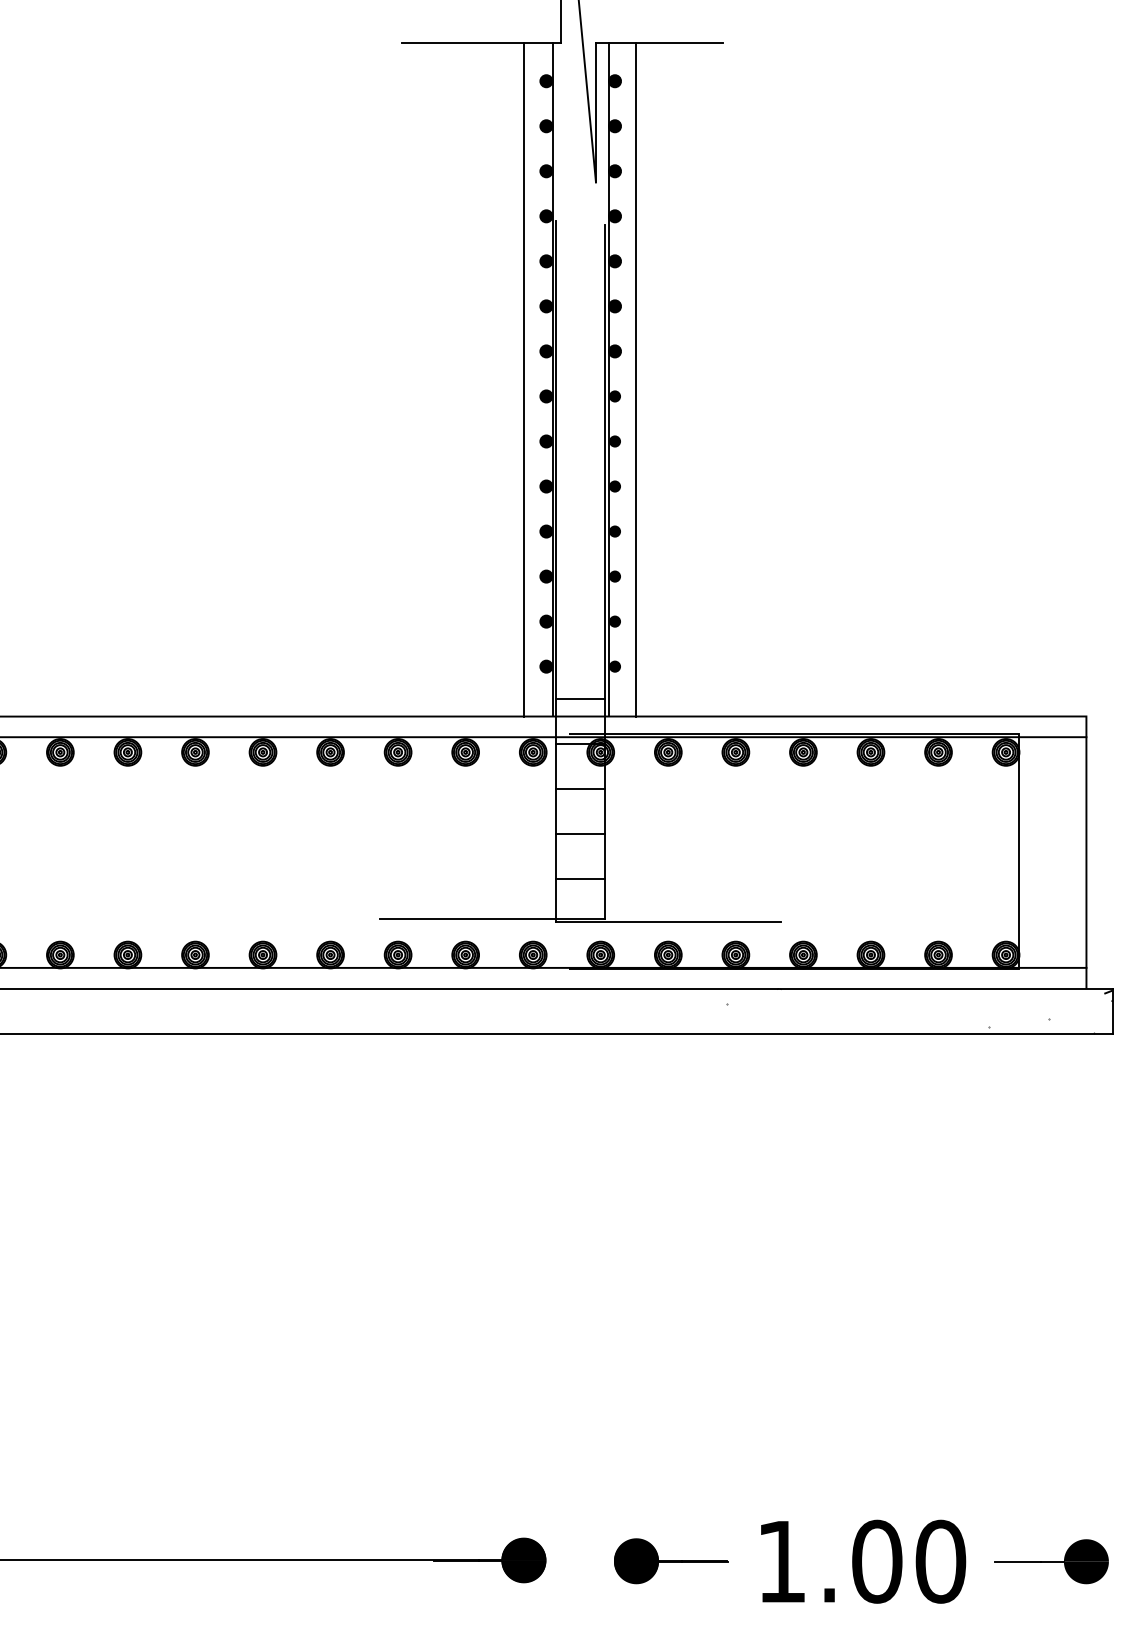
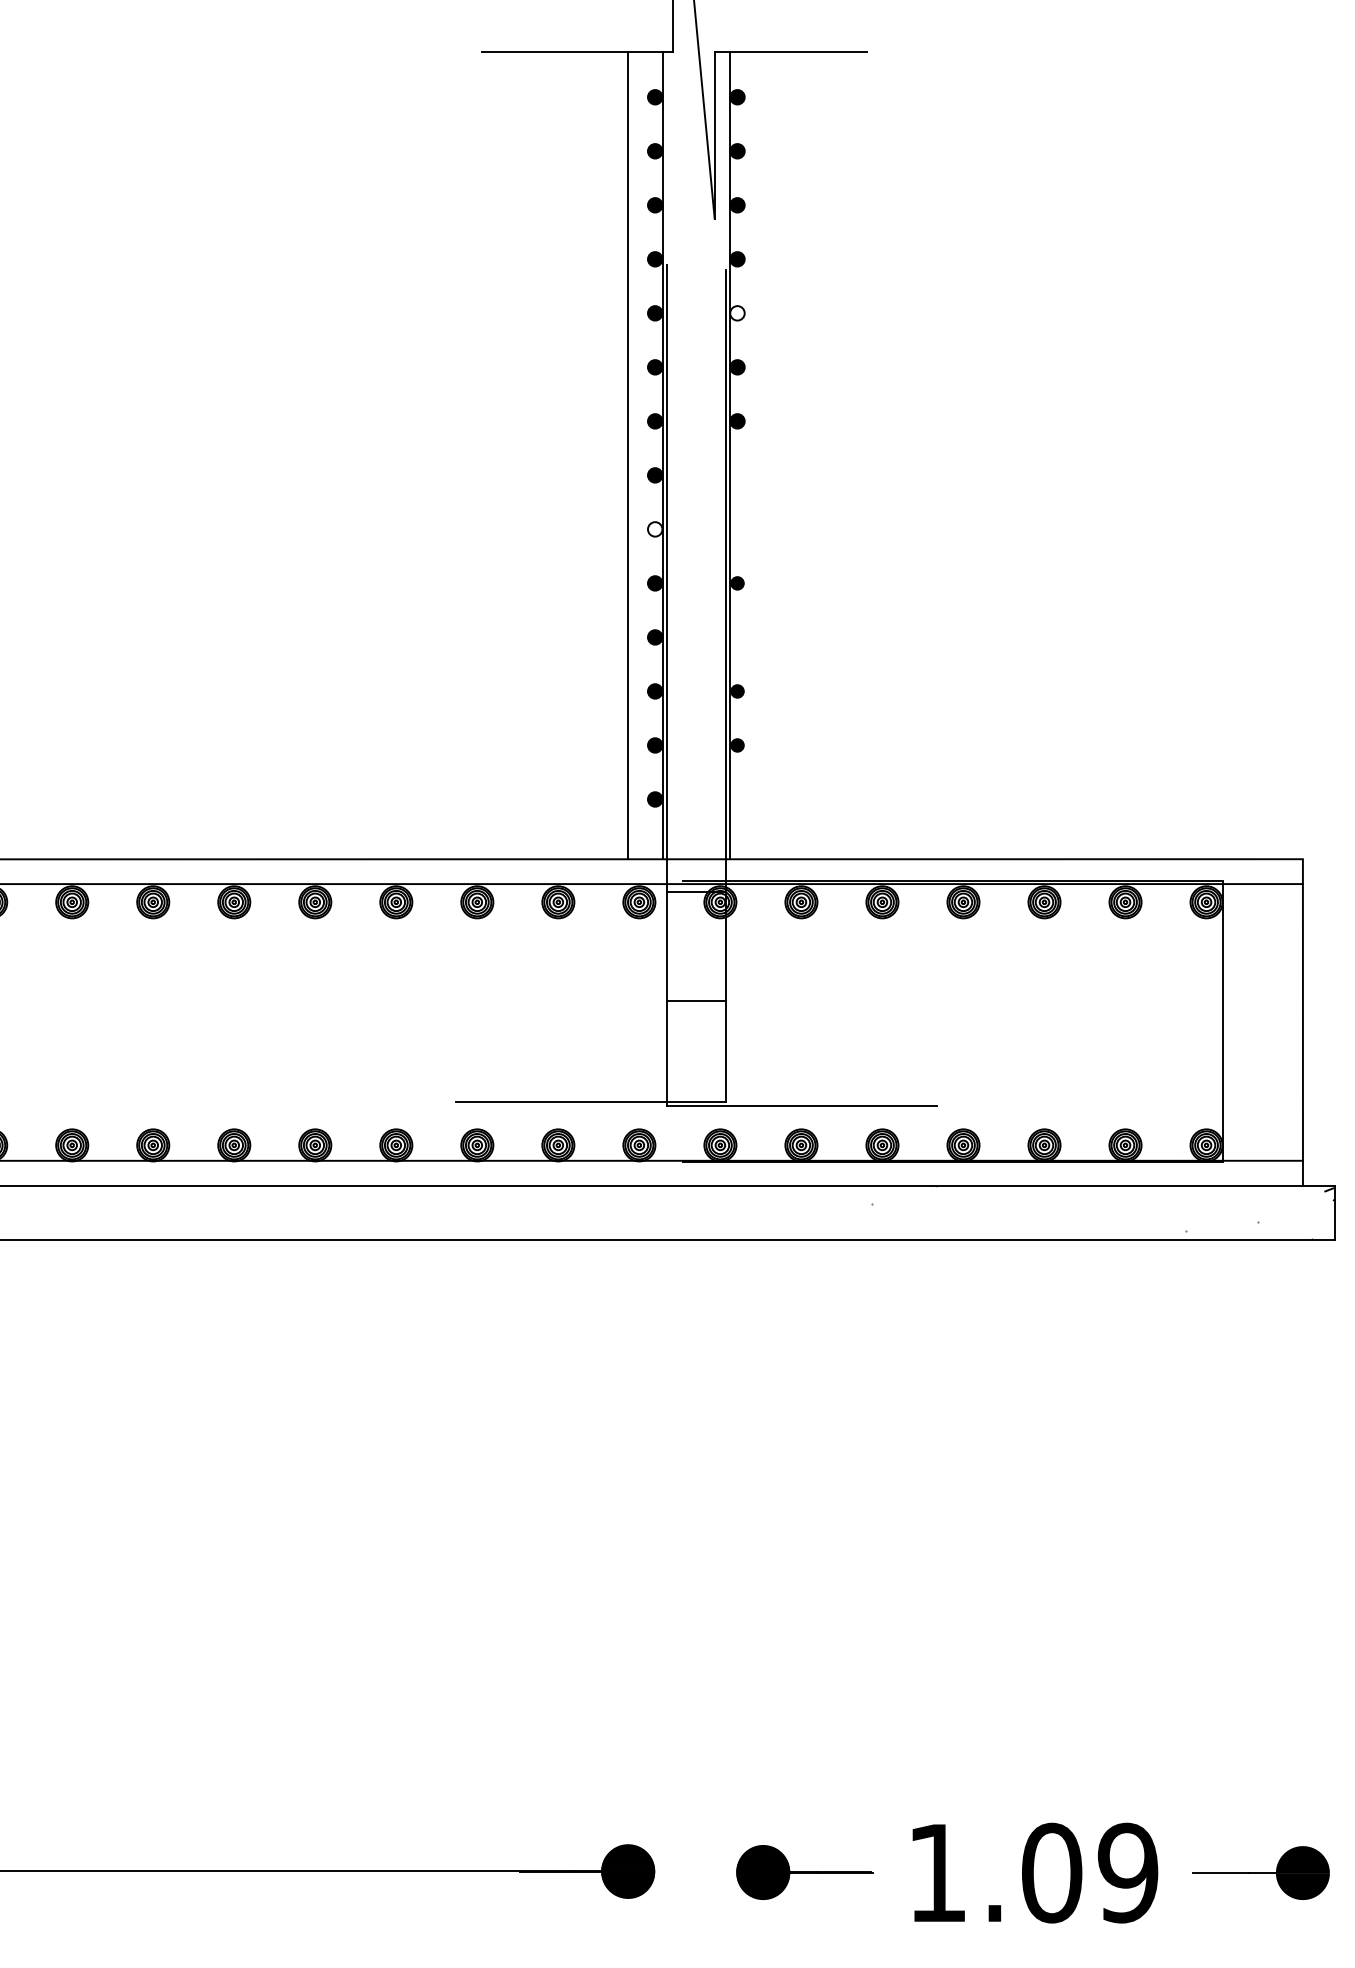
fill: (615, 261) -> (737, 313), removed
line: (636, 379) -> (763, 455), removed
fill: (615, 396) -> (737, 475), removed
fill: (545, 441) -> (654, 529), removed
fill: (615, 441) -> (737, 529), removed
fill: (615, 531) -> (737, 637), removed
fill: (615, 666) -> (737, 799), removed
line: (580, 699) -> (695, 838), removed
line: (580, 789) -> (695, 946), removed
line: (580, 879) -> (695, 1054), removed
text: (940, 1561) -> (1127, 1872), 1.00 -> 1.09

